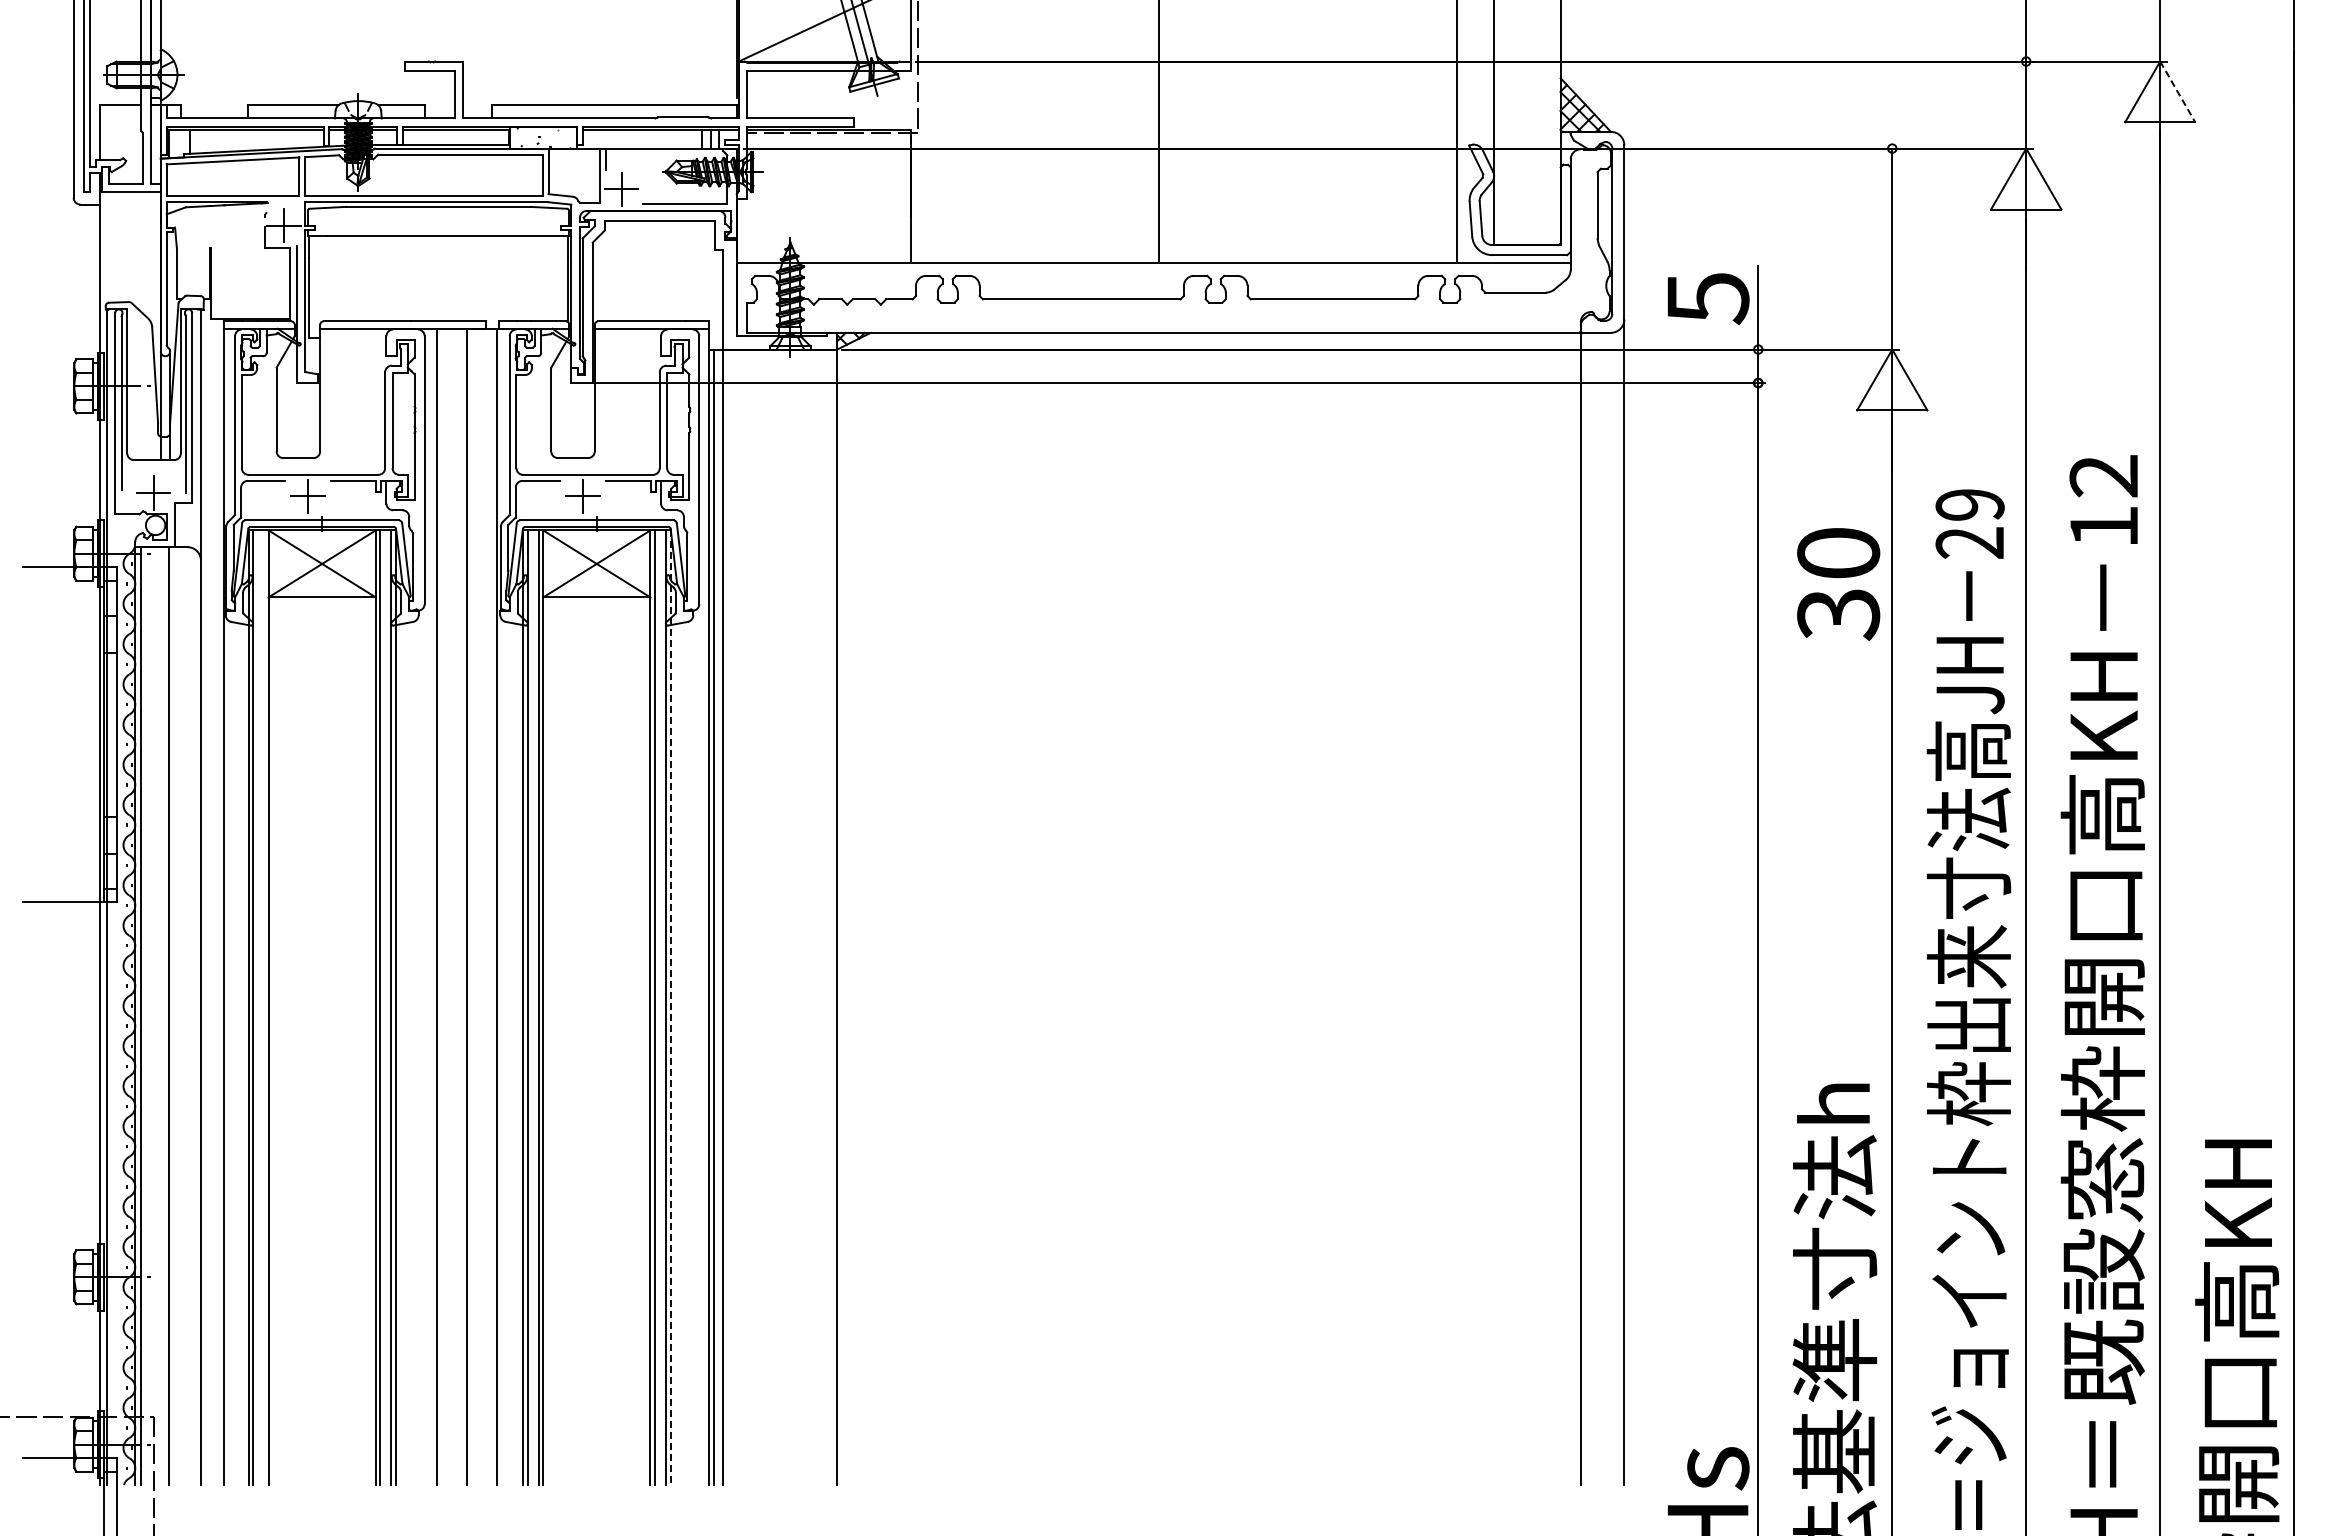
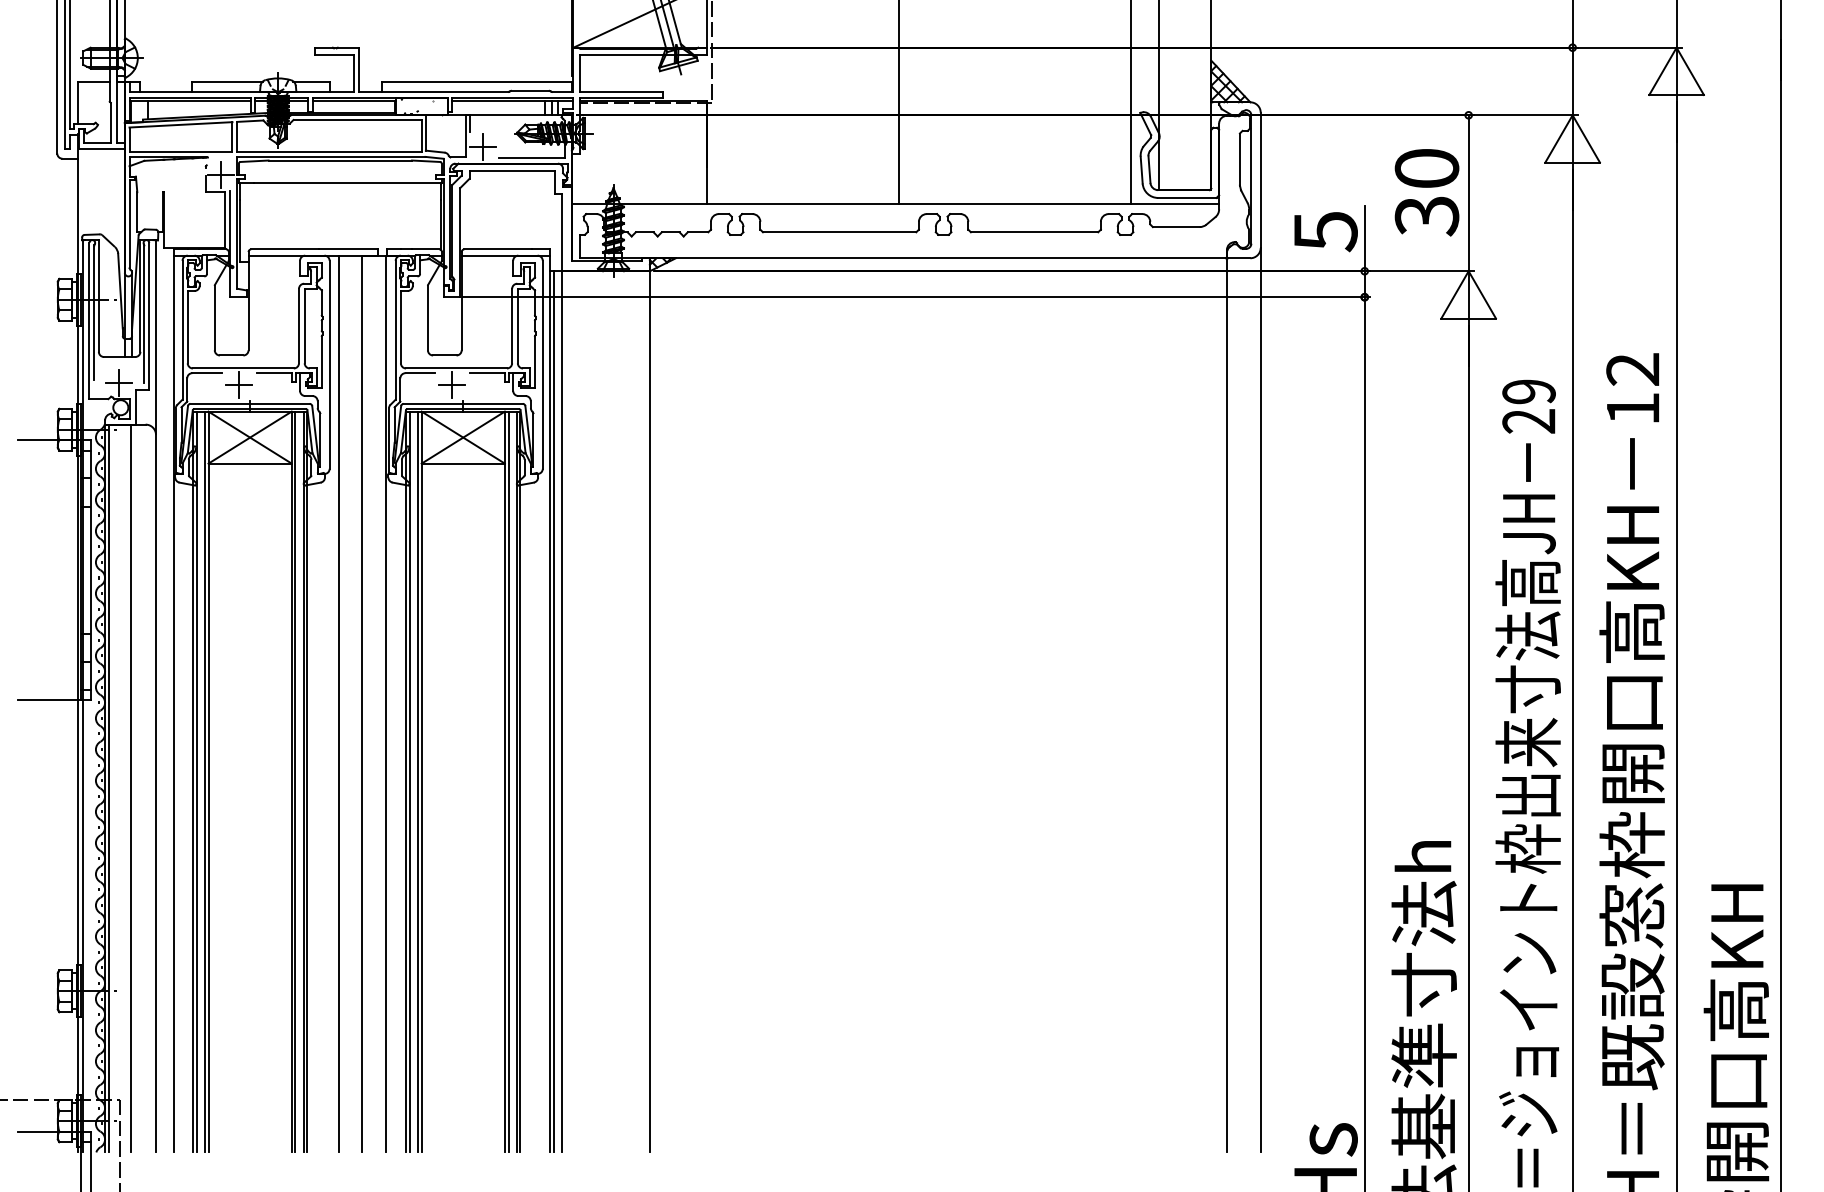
line: (2178, 92) -> (1690, 71), dashed -> solid
text: (1838, 584) -> (1426, 192), moved
line: (263, 1007) -> (204, 781), added
line: (670, 1008) -> (520, 782), dashed -> solid

